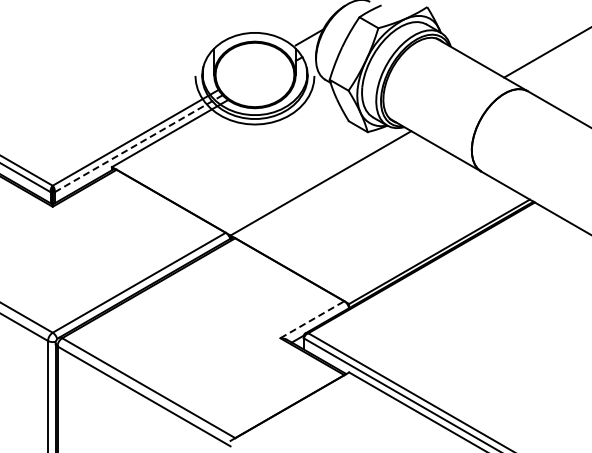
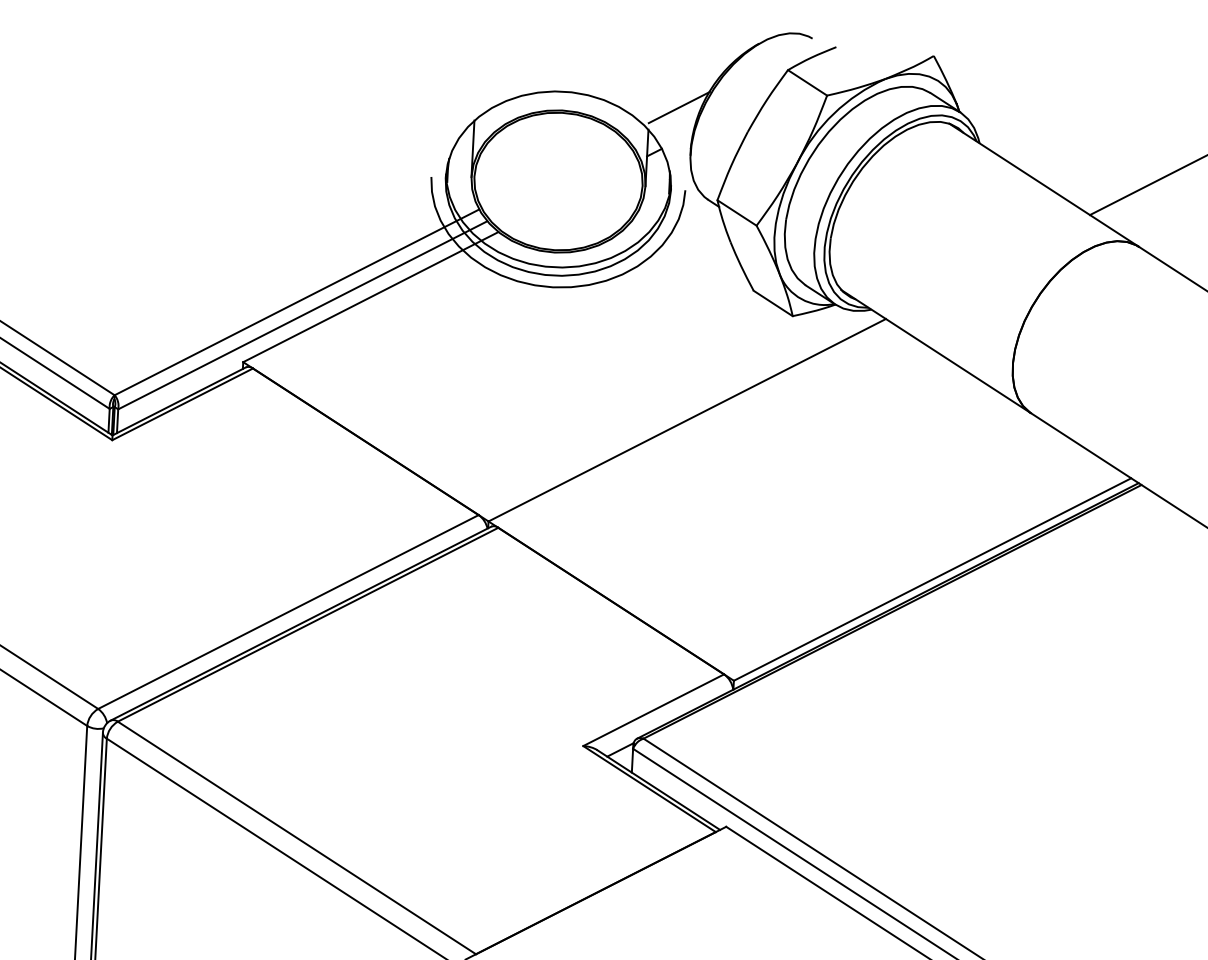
line: (138, 143) -> (302, 314), dashed -> solid
line: (312, 319) -> (653, 709), dashed -> solid

